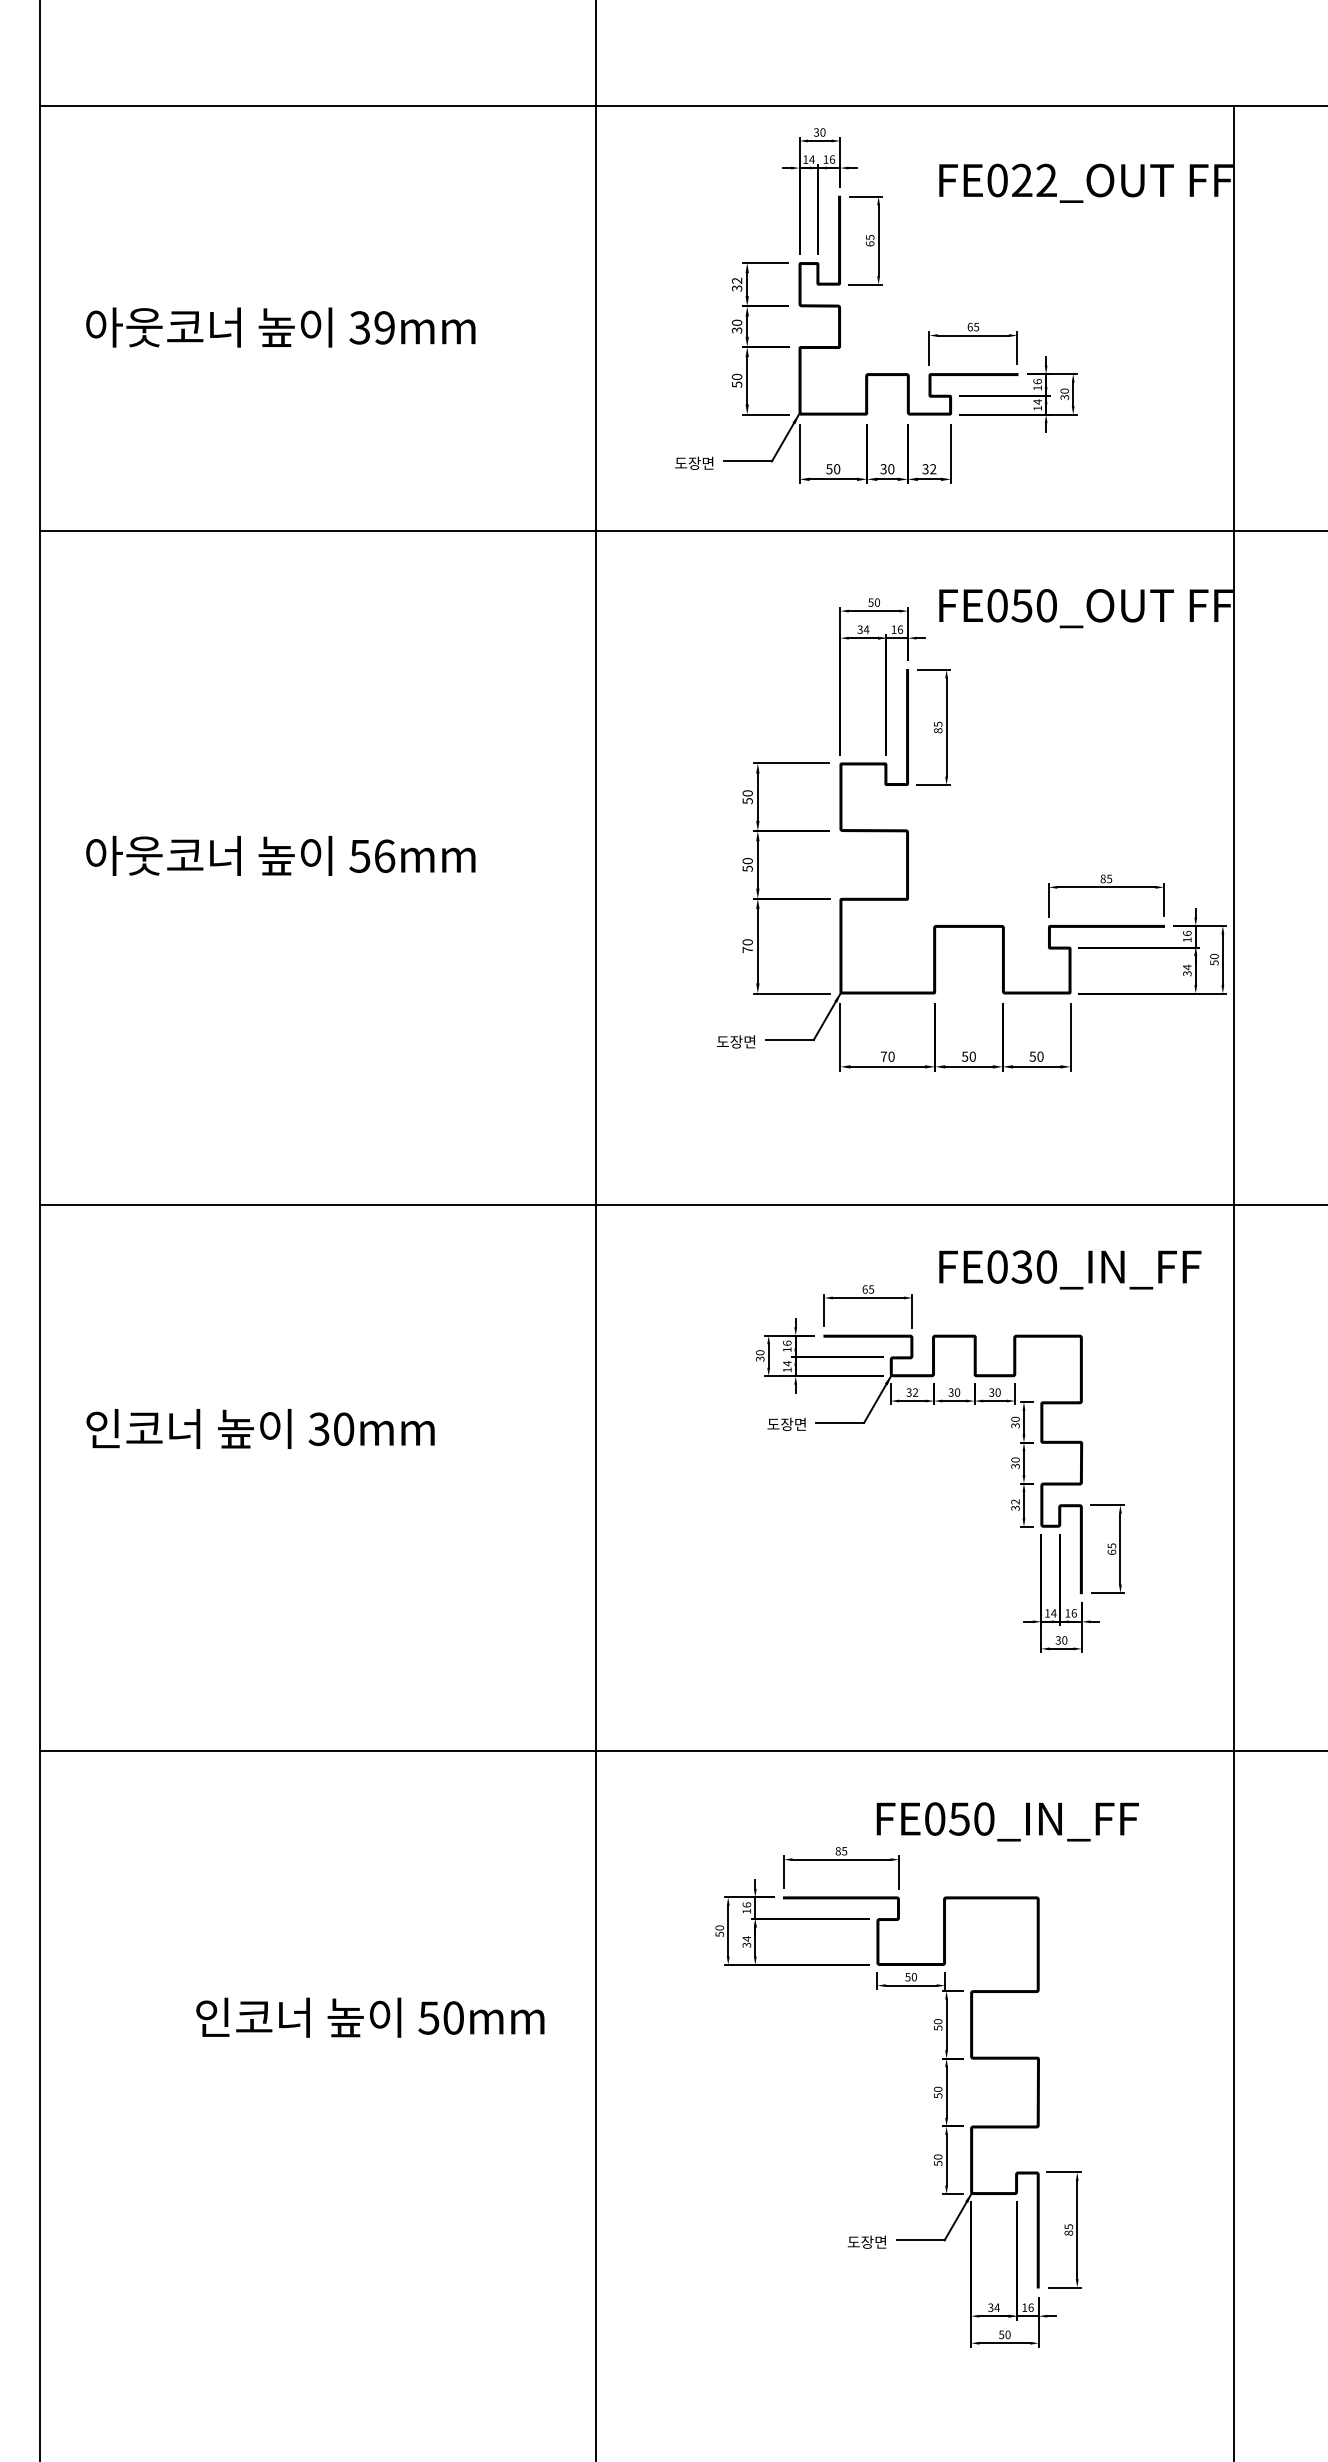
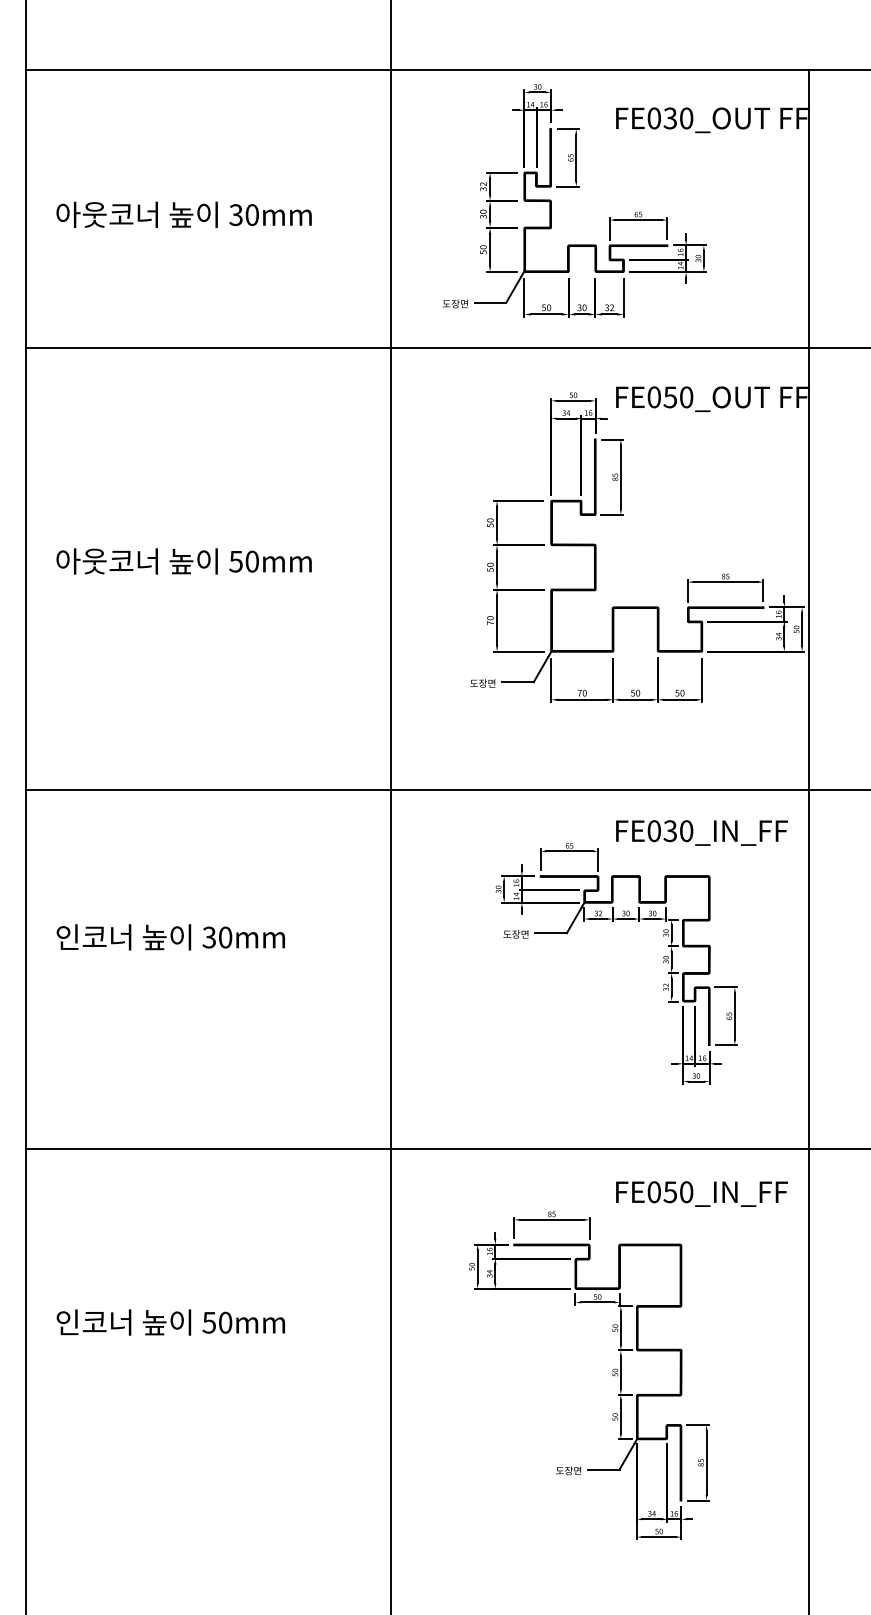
text: (1034, 180) -> (678, 118), FE022_OUT -> FE030_OUT
text: (383, 326) -> (251, 214), 39mm -> 30mm
text: (385, 855) -> (252, 561), 56mm -> 50mm
text: (1007, 1820) -> (701, 1193), moved
text: (369, 2017) -> (170, 1322), moved

